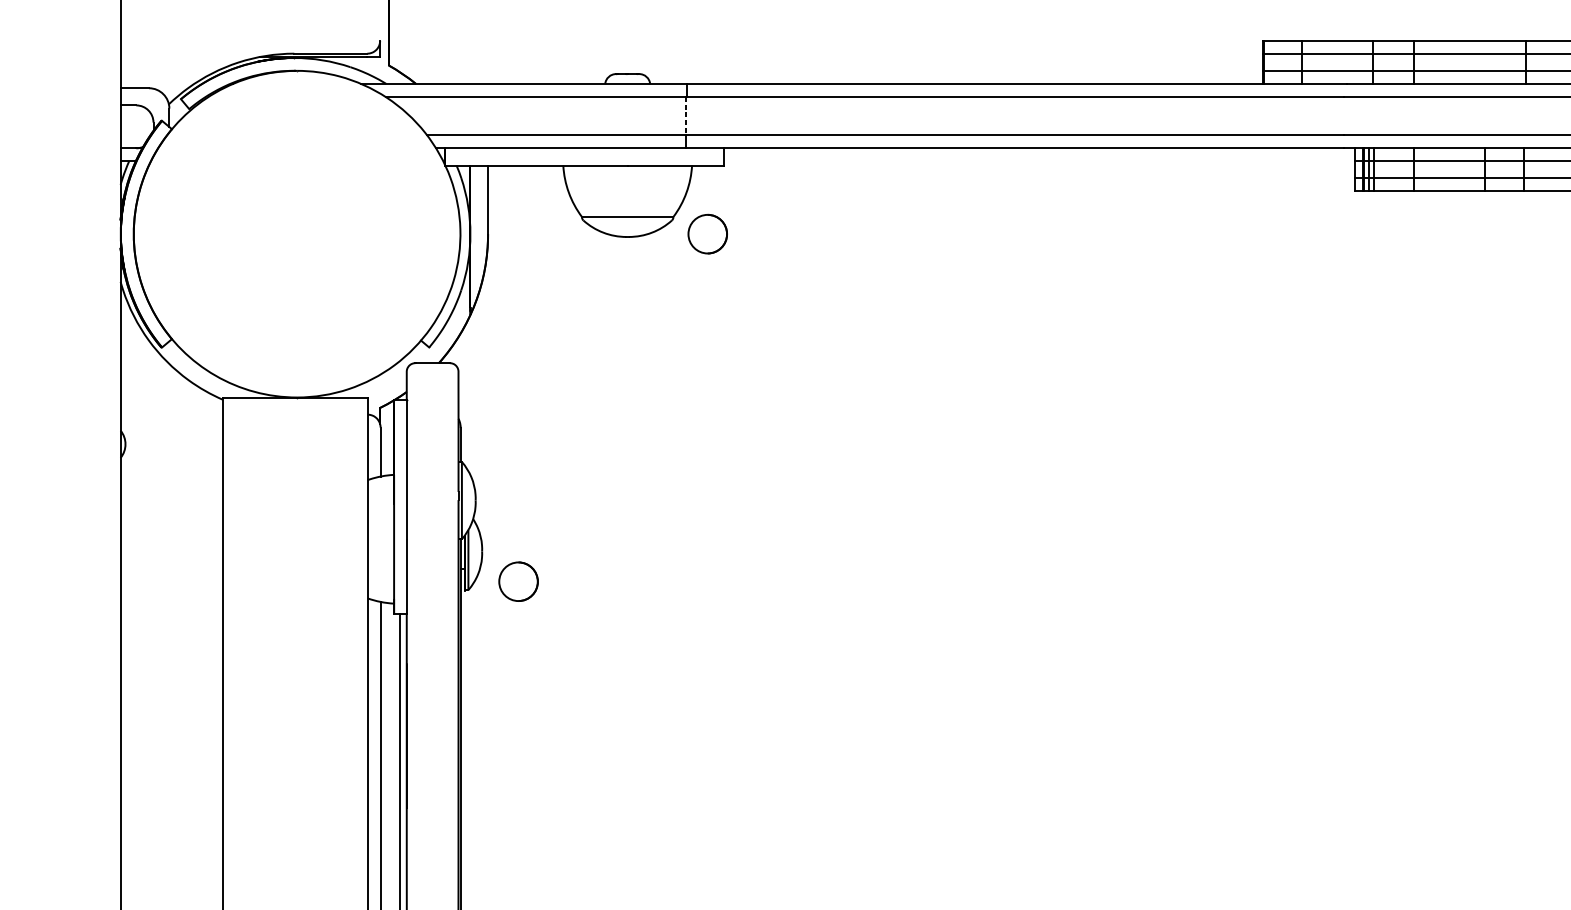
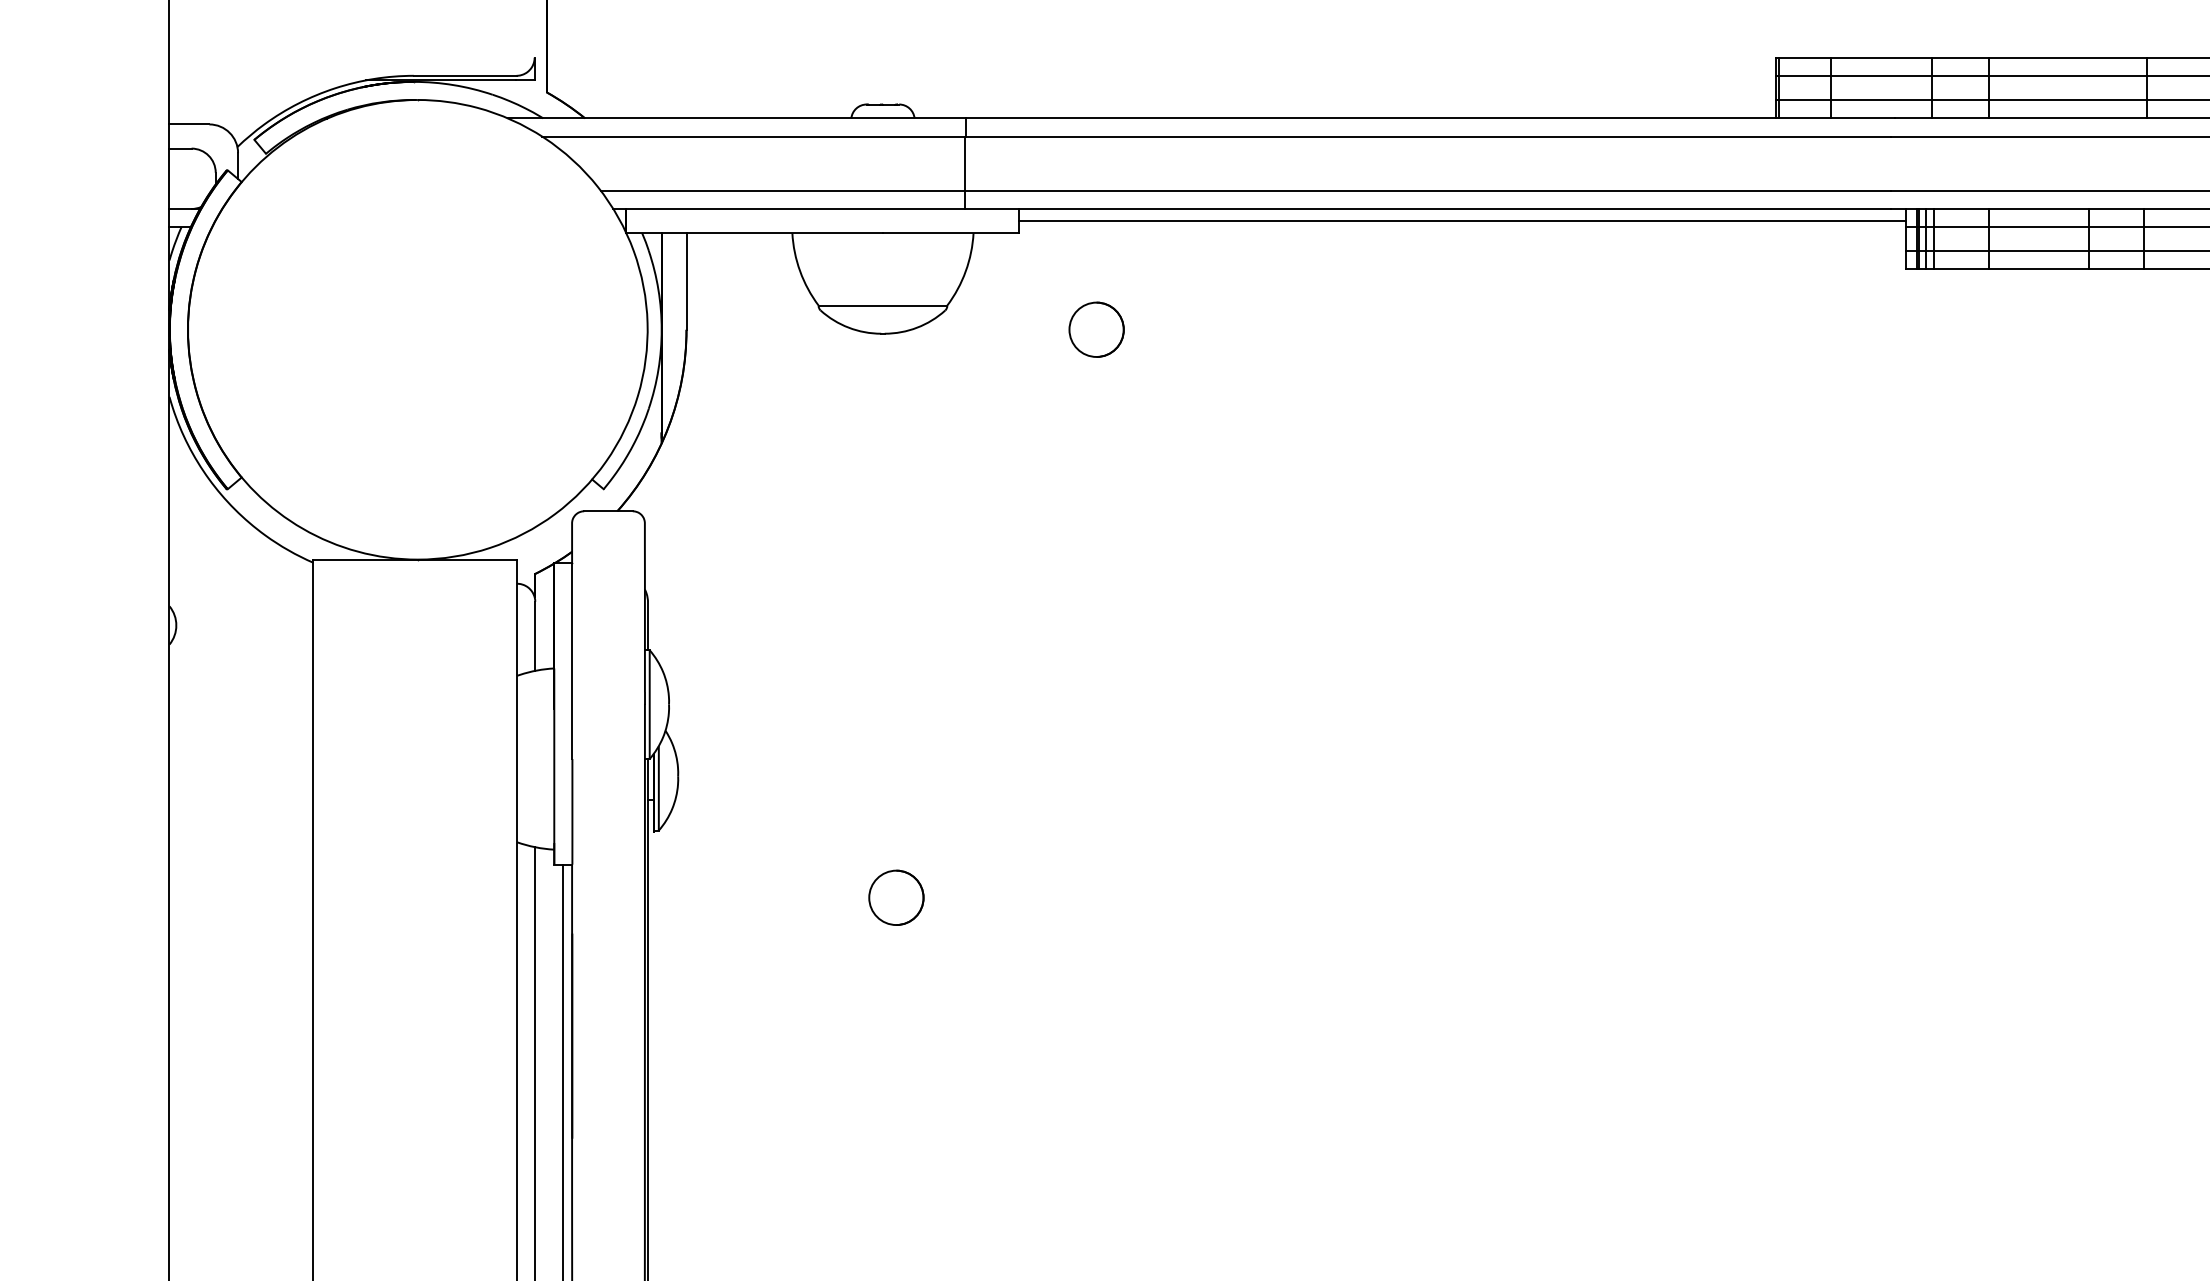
line: (685, 116) -> (964, 164), dashed -> solid
line: (1039, 157) -> (1462, 221), added
circle: (707, 233) -> (1096, 329), moved
circle: (518, 581) -> (896, 897), moved

